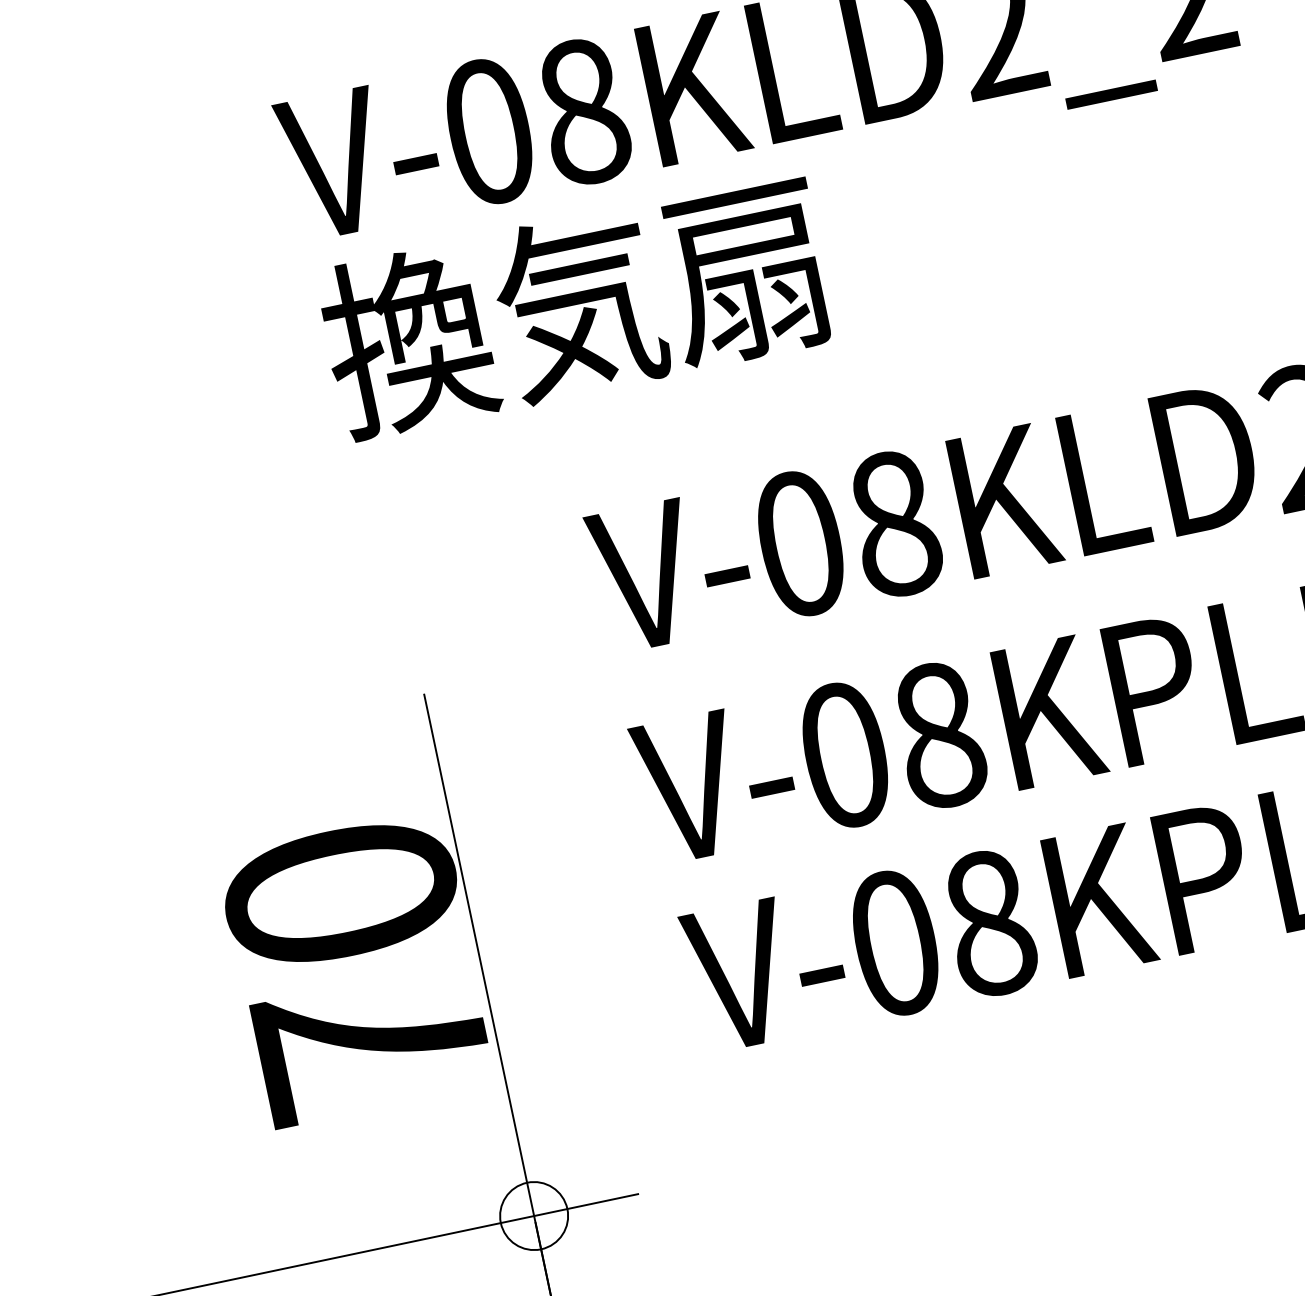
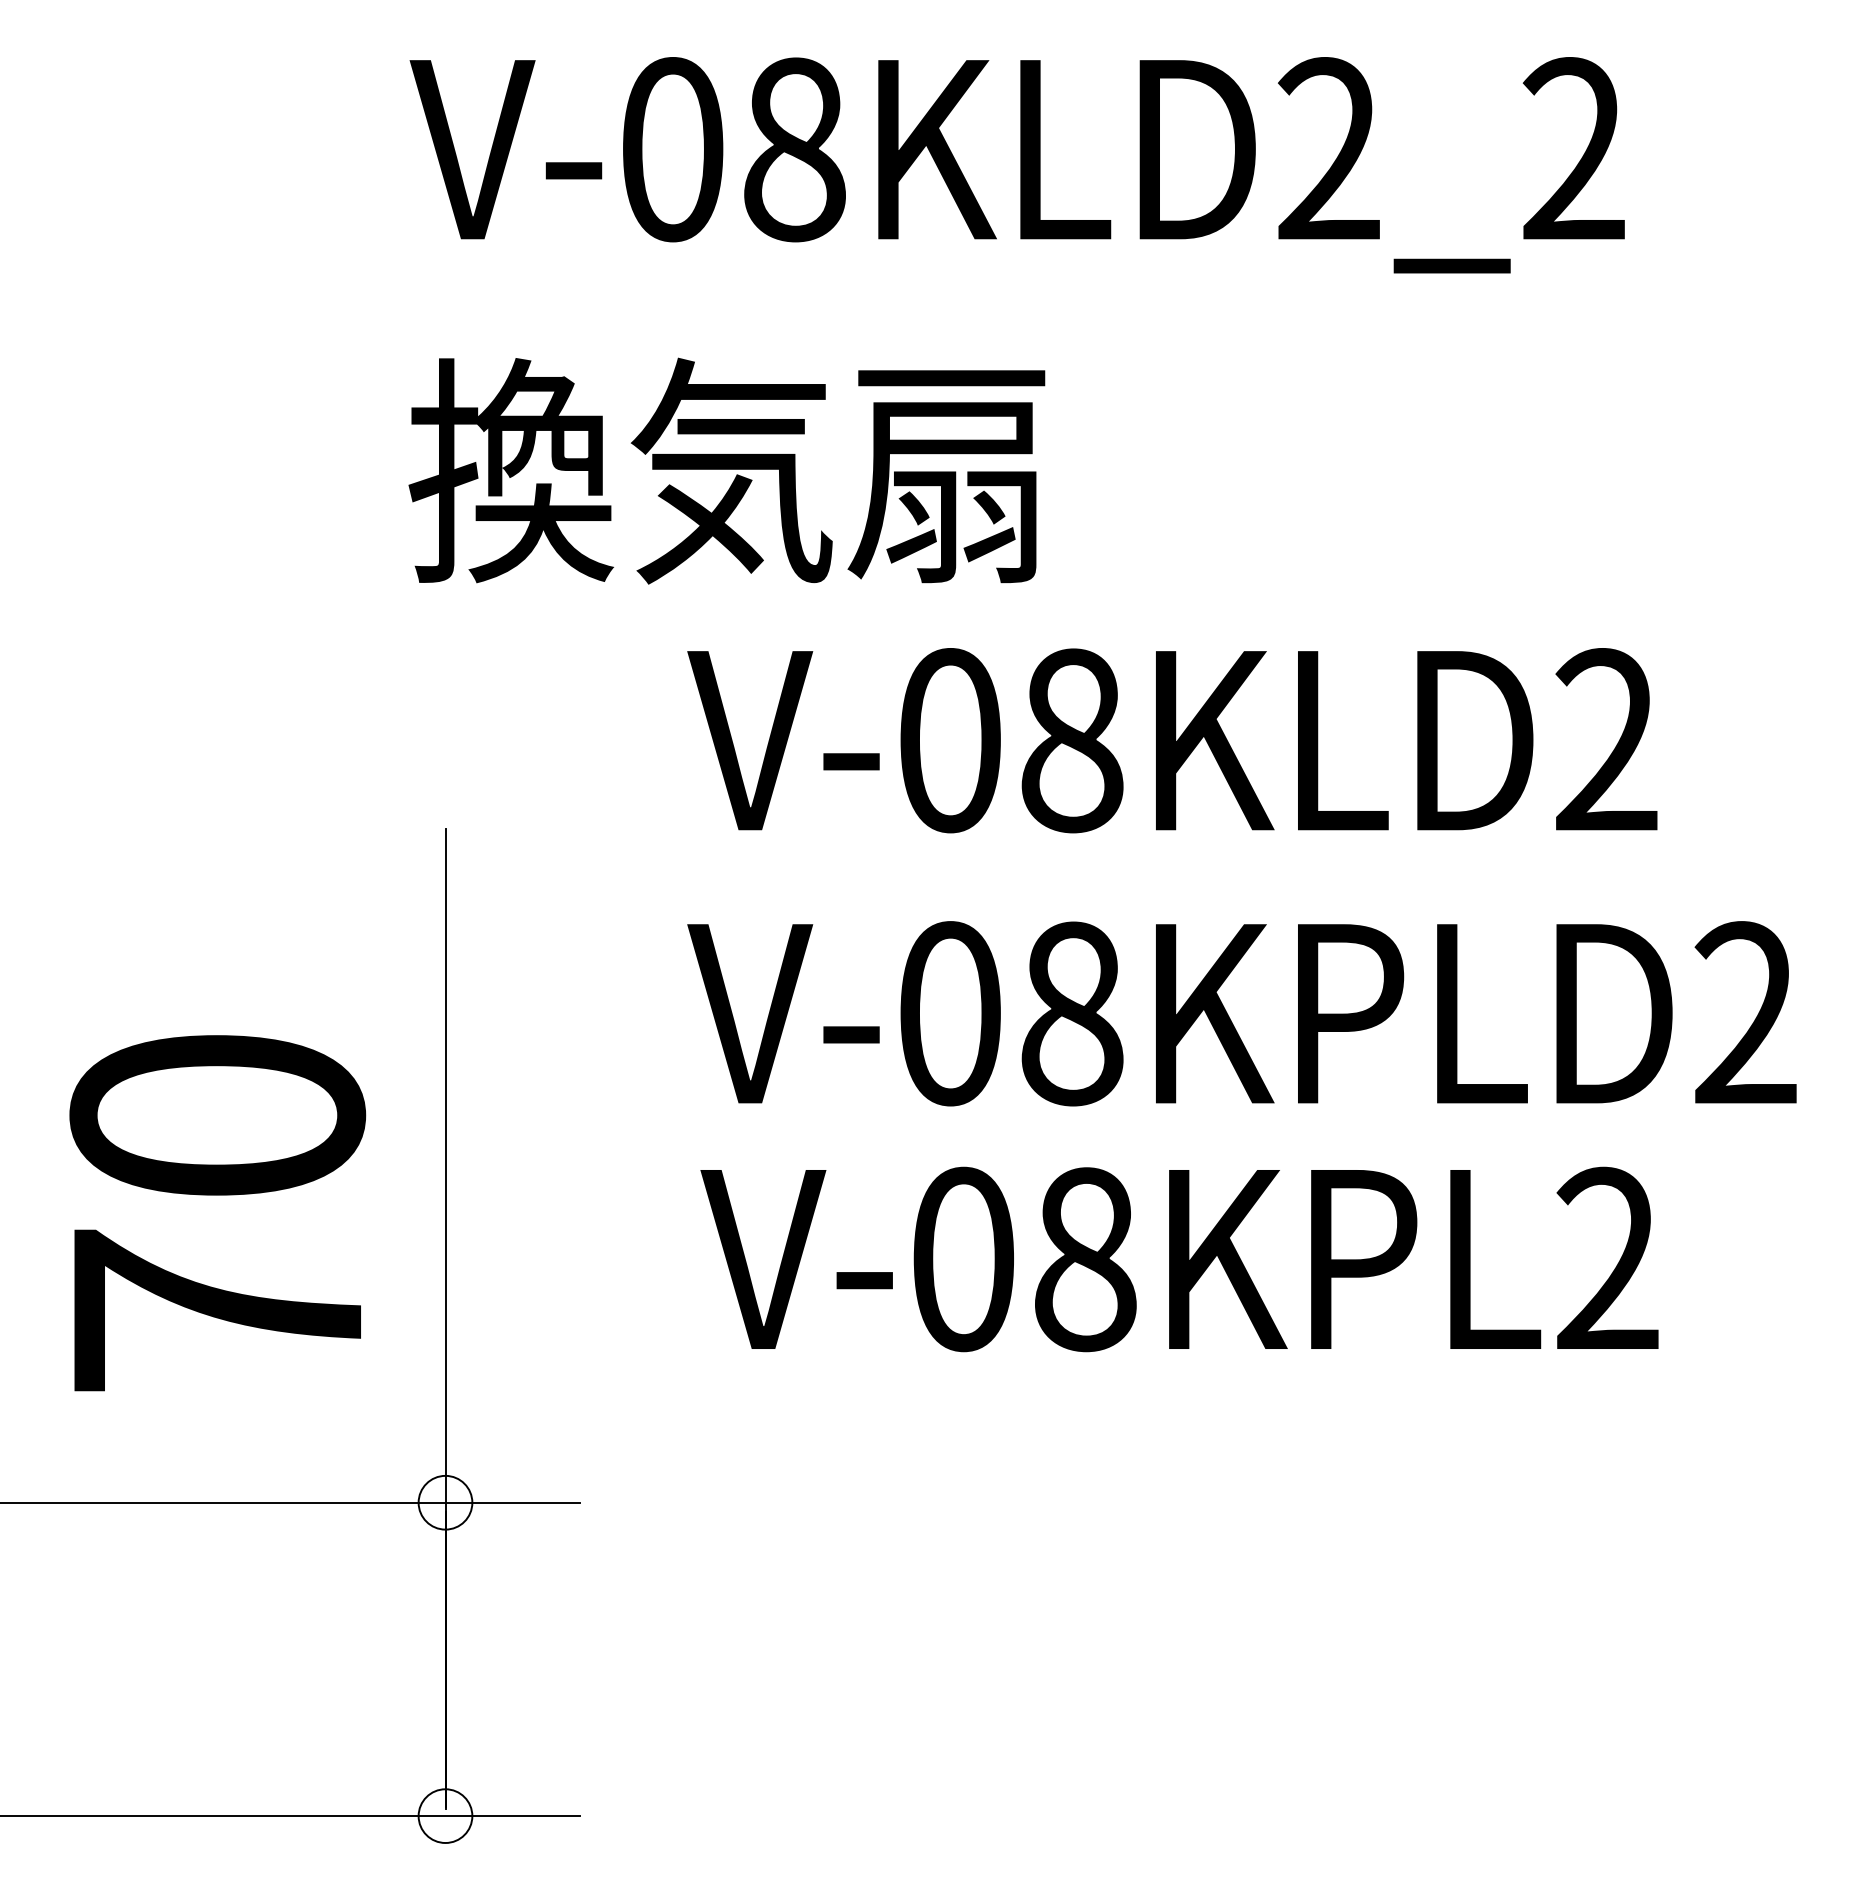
text: (575, 305) -> (726, 470), moved
text: (356, 969) -> (217, 1213), moved
circle: (534, 1215) -> (445, 1502), size x0.62

